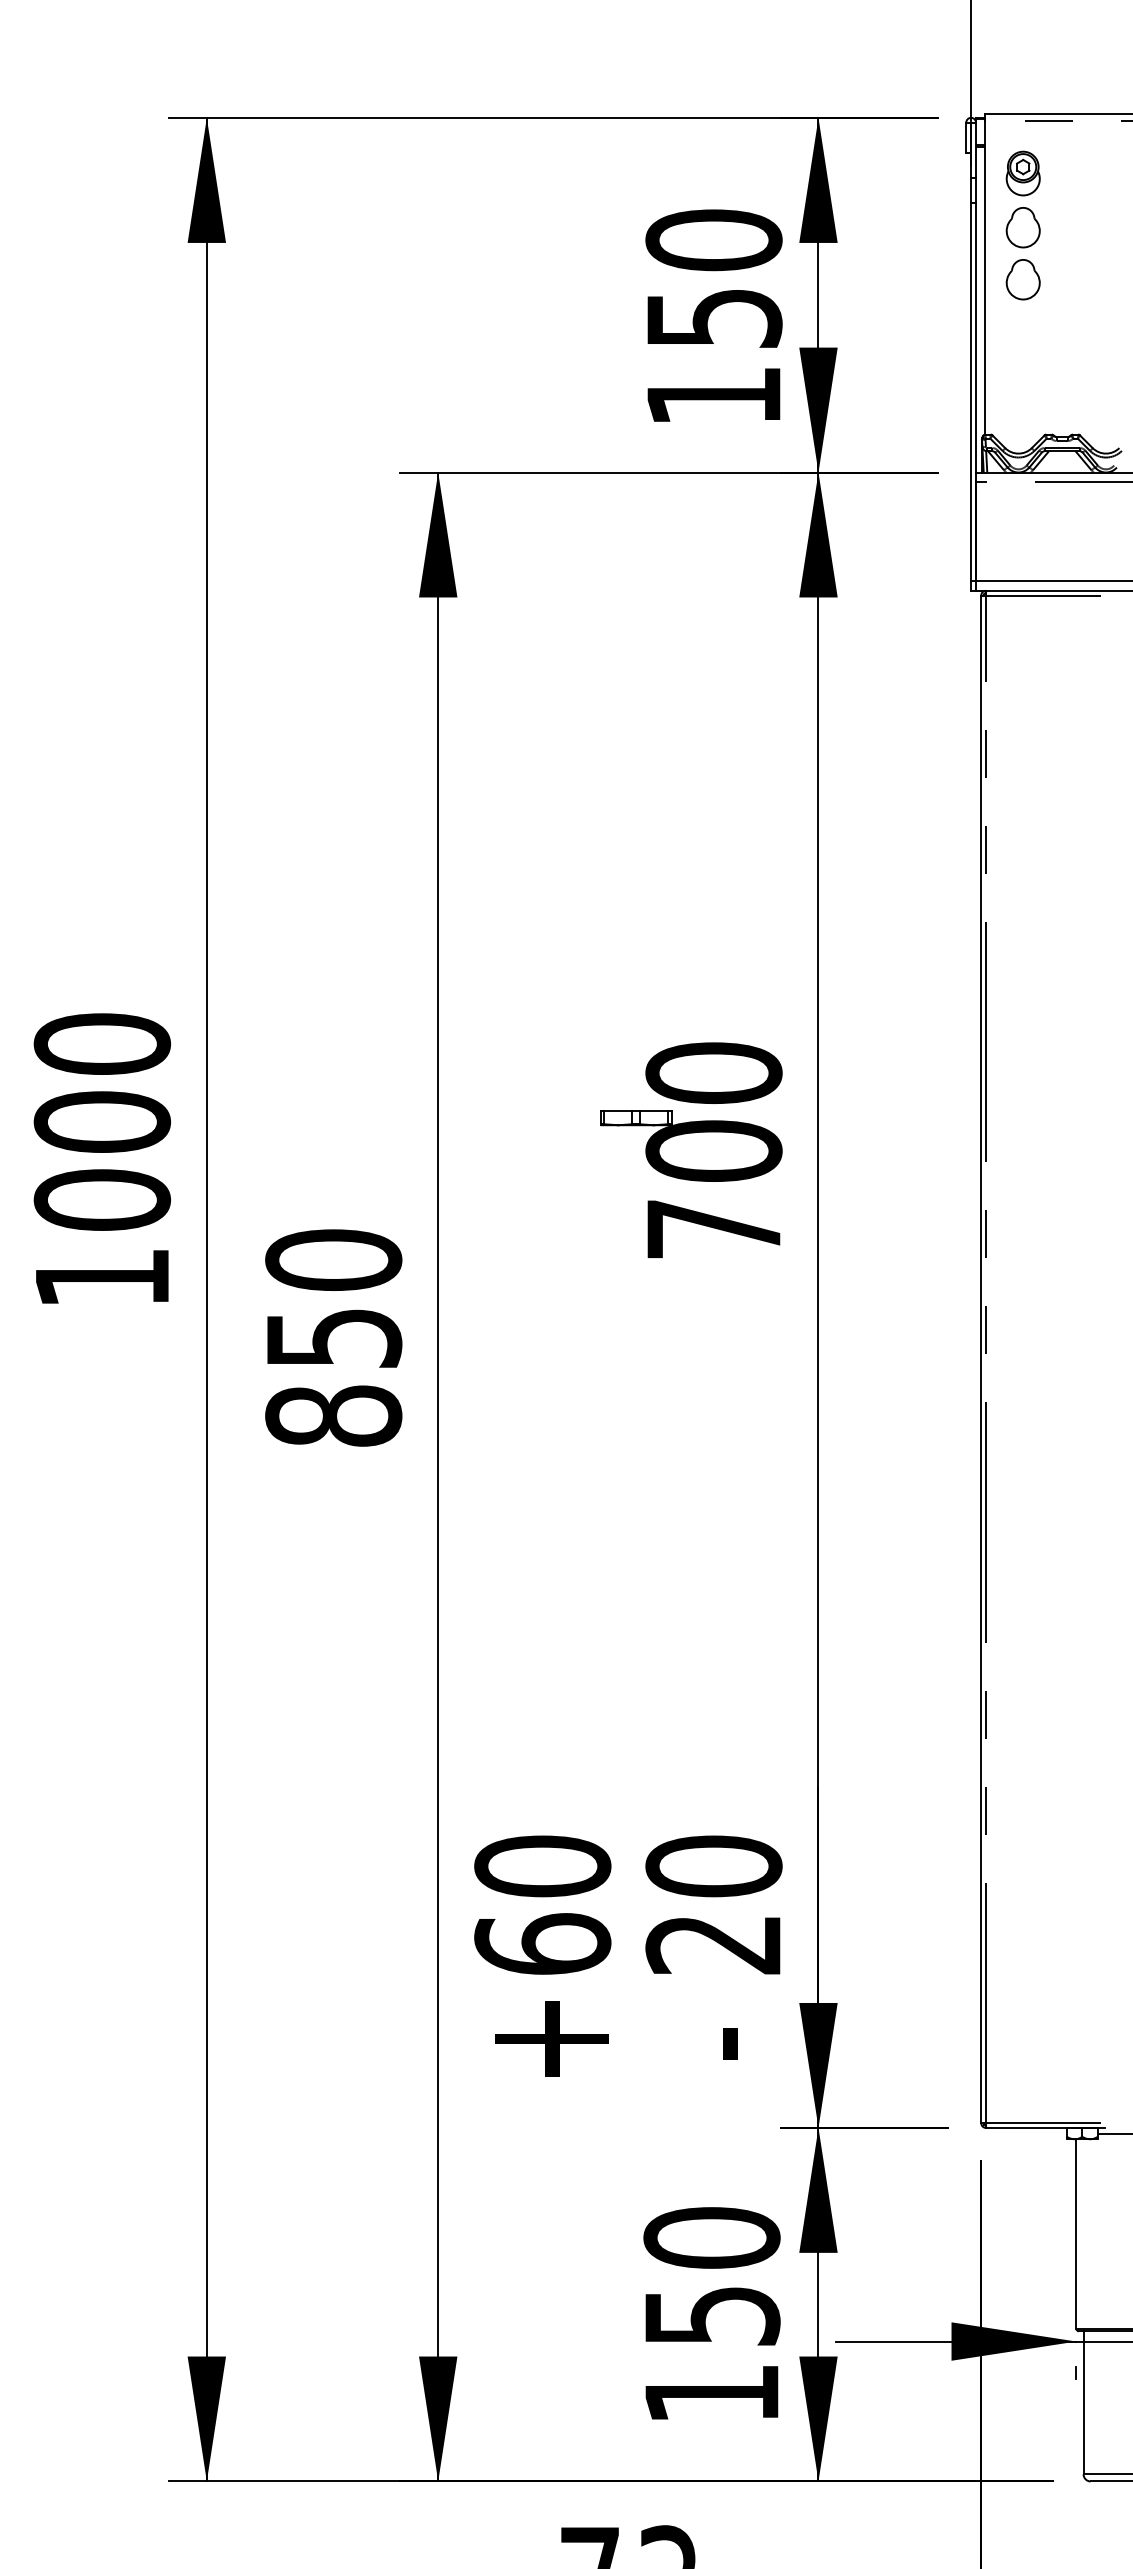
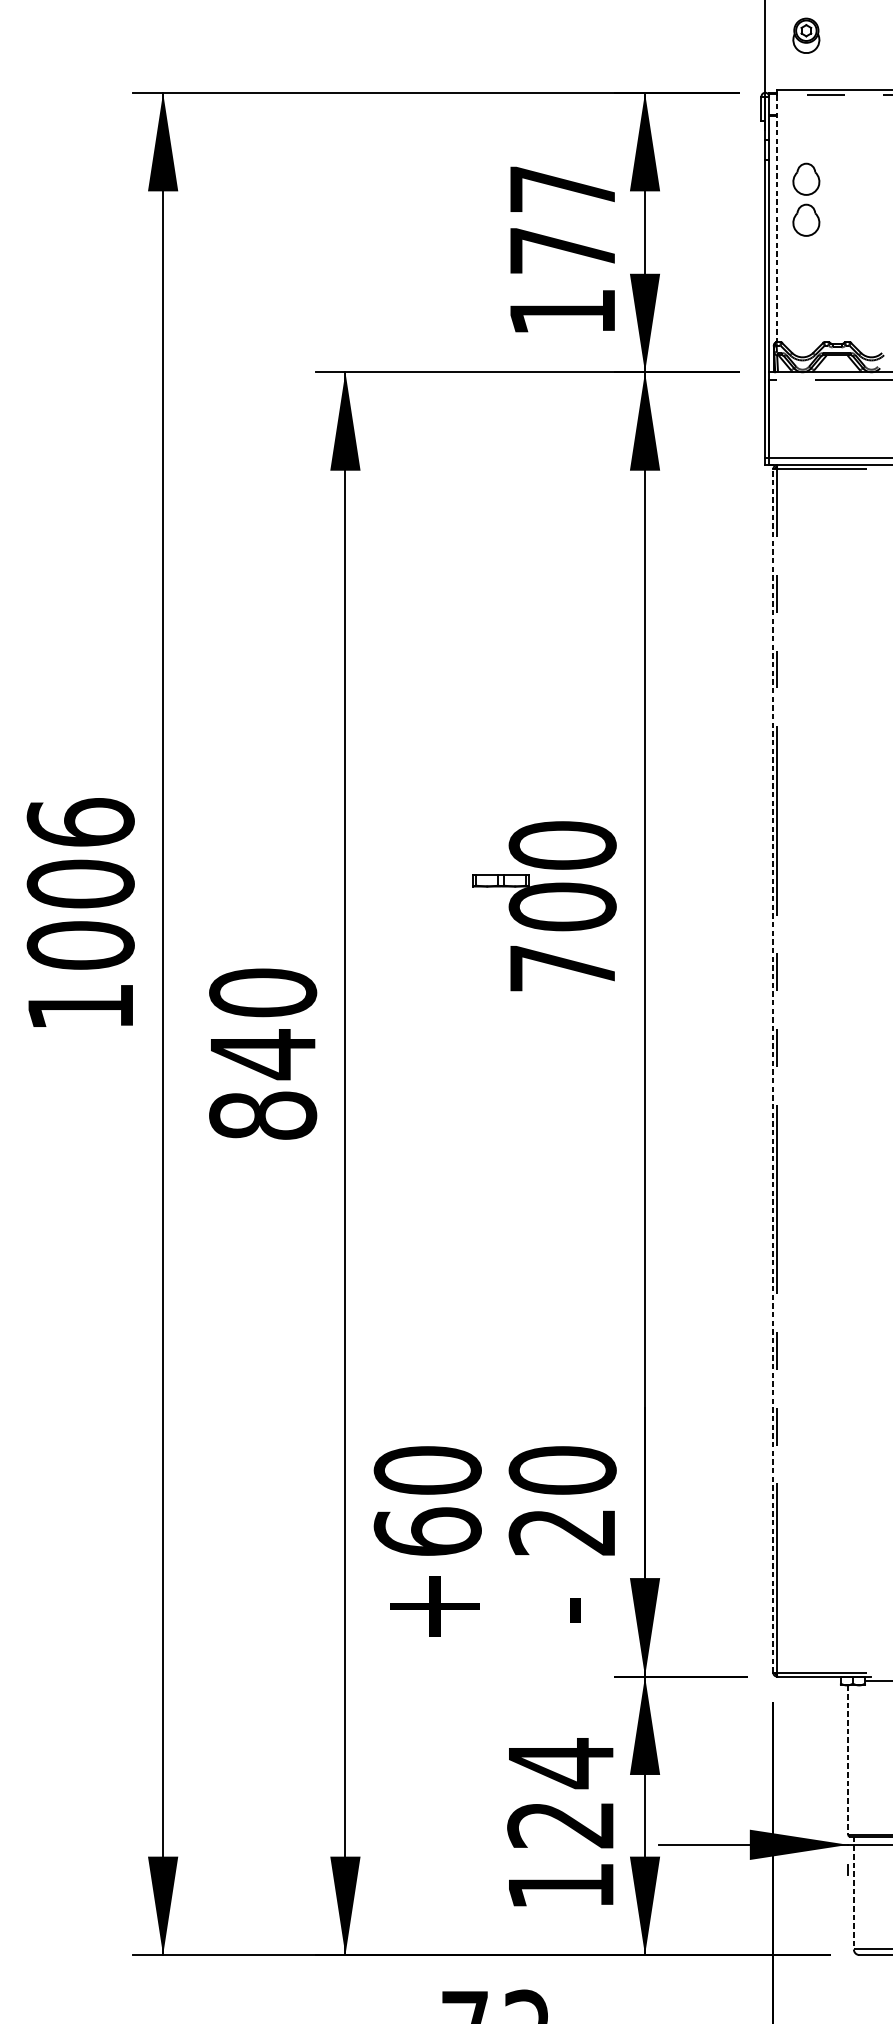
part: (1022, 173) -> (805, 35), moved
line: (985, 277) -> (776, 218), solid -> dashed
text: (713, 278) -> (562, 219), 150 -> 177
text: (101, 1043) -> (80, 822), 1000 -> 1006
text: (334, 1338) -> (263, 1054), 850 -> 840
line: (981, 1359) -> (773, 1071), solid -> dashed
line: (1076, 2234) -> (848, 1760), solid -> dashed
text: (711, 2275) -> (560, 1792), 150 -> 124
line: (1083, 2402) -> (853, 1892), solid -> dashed

